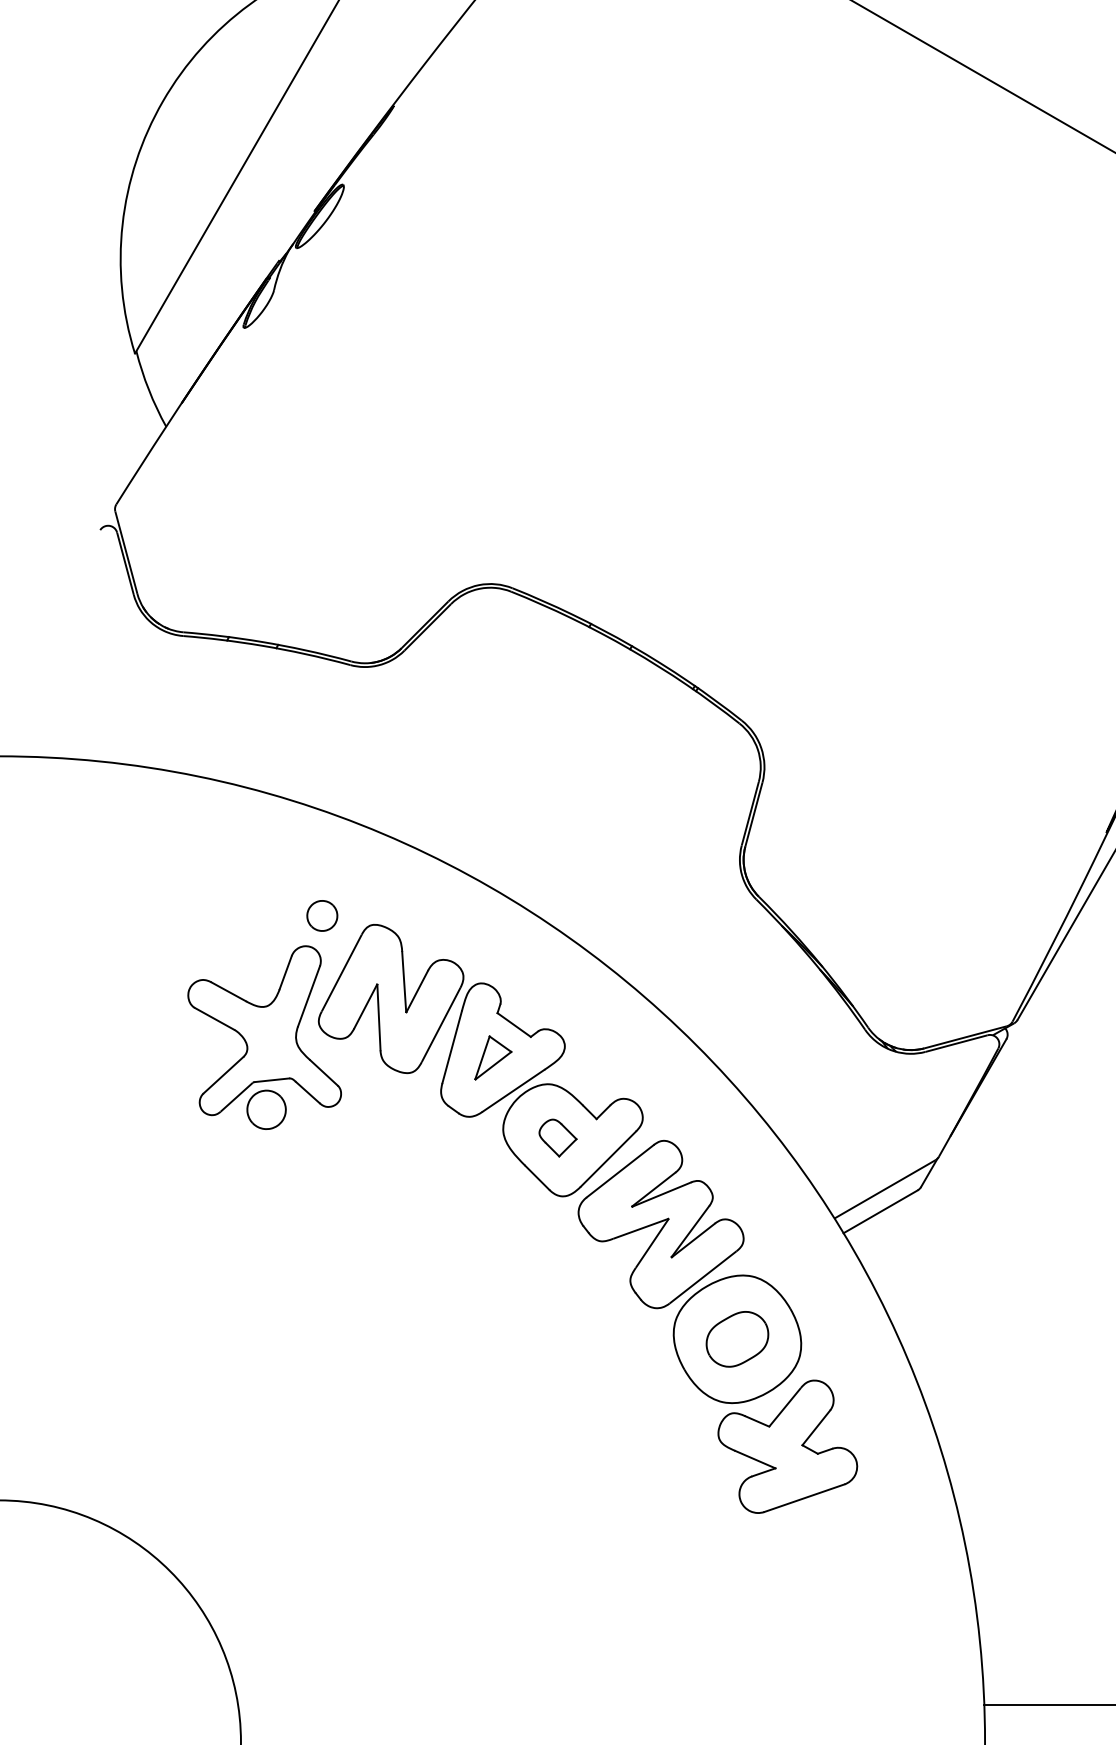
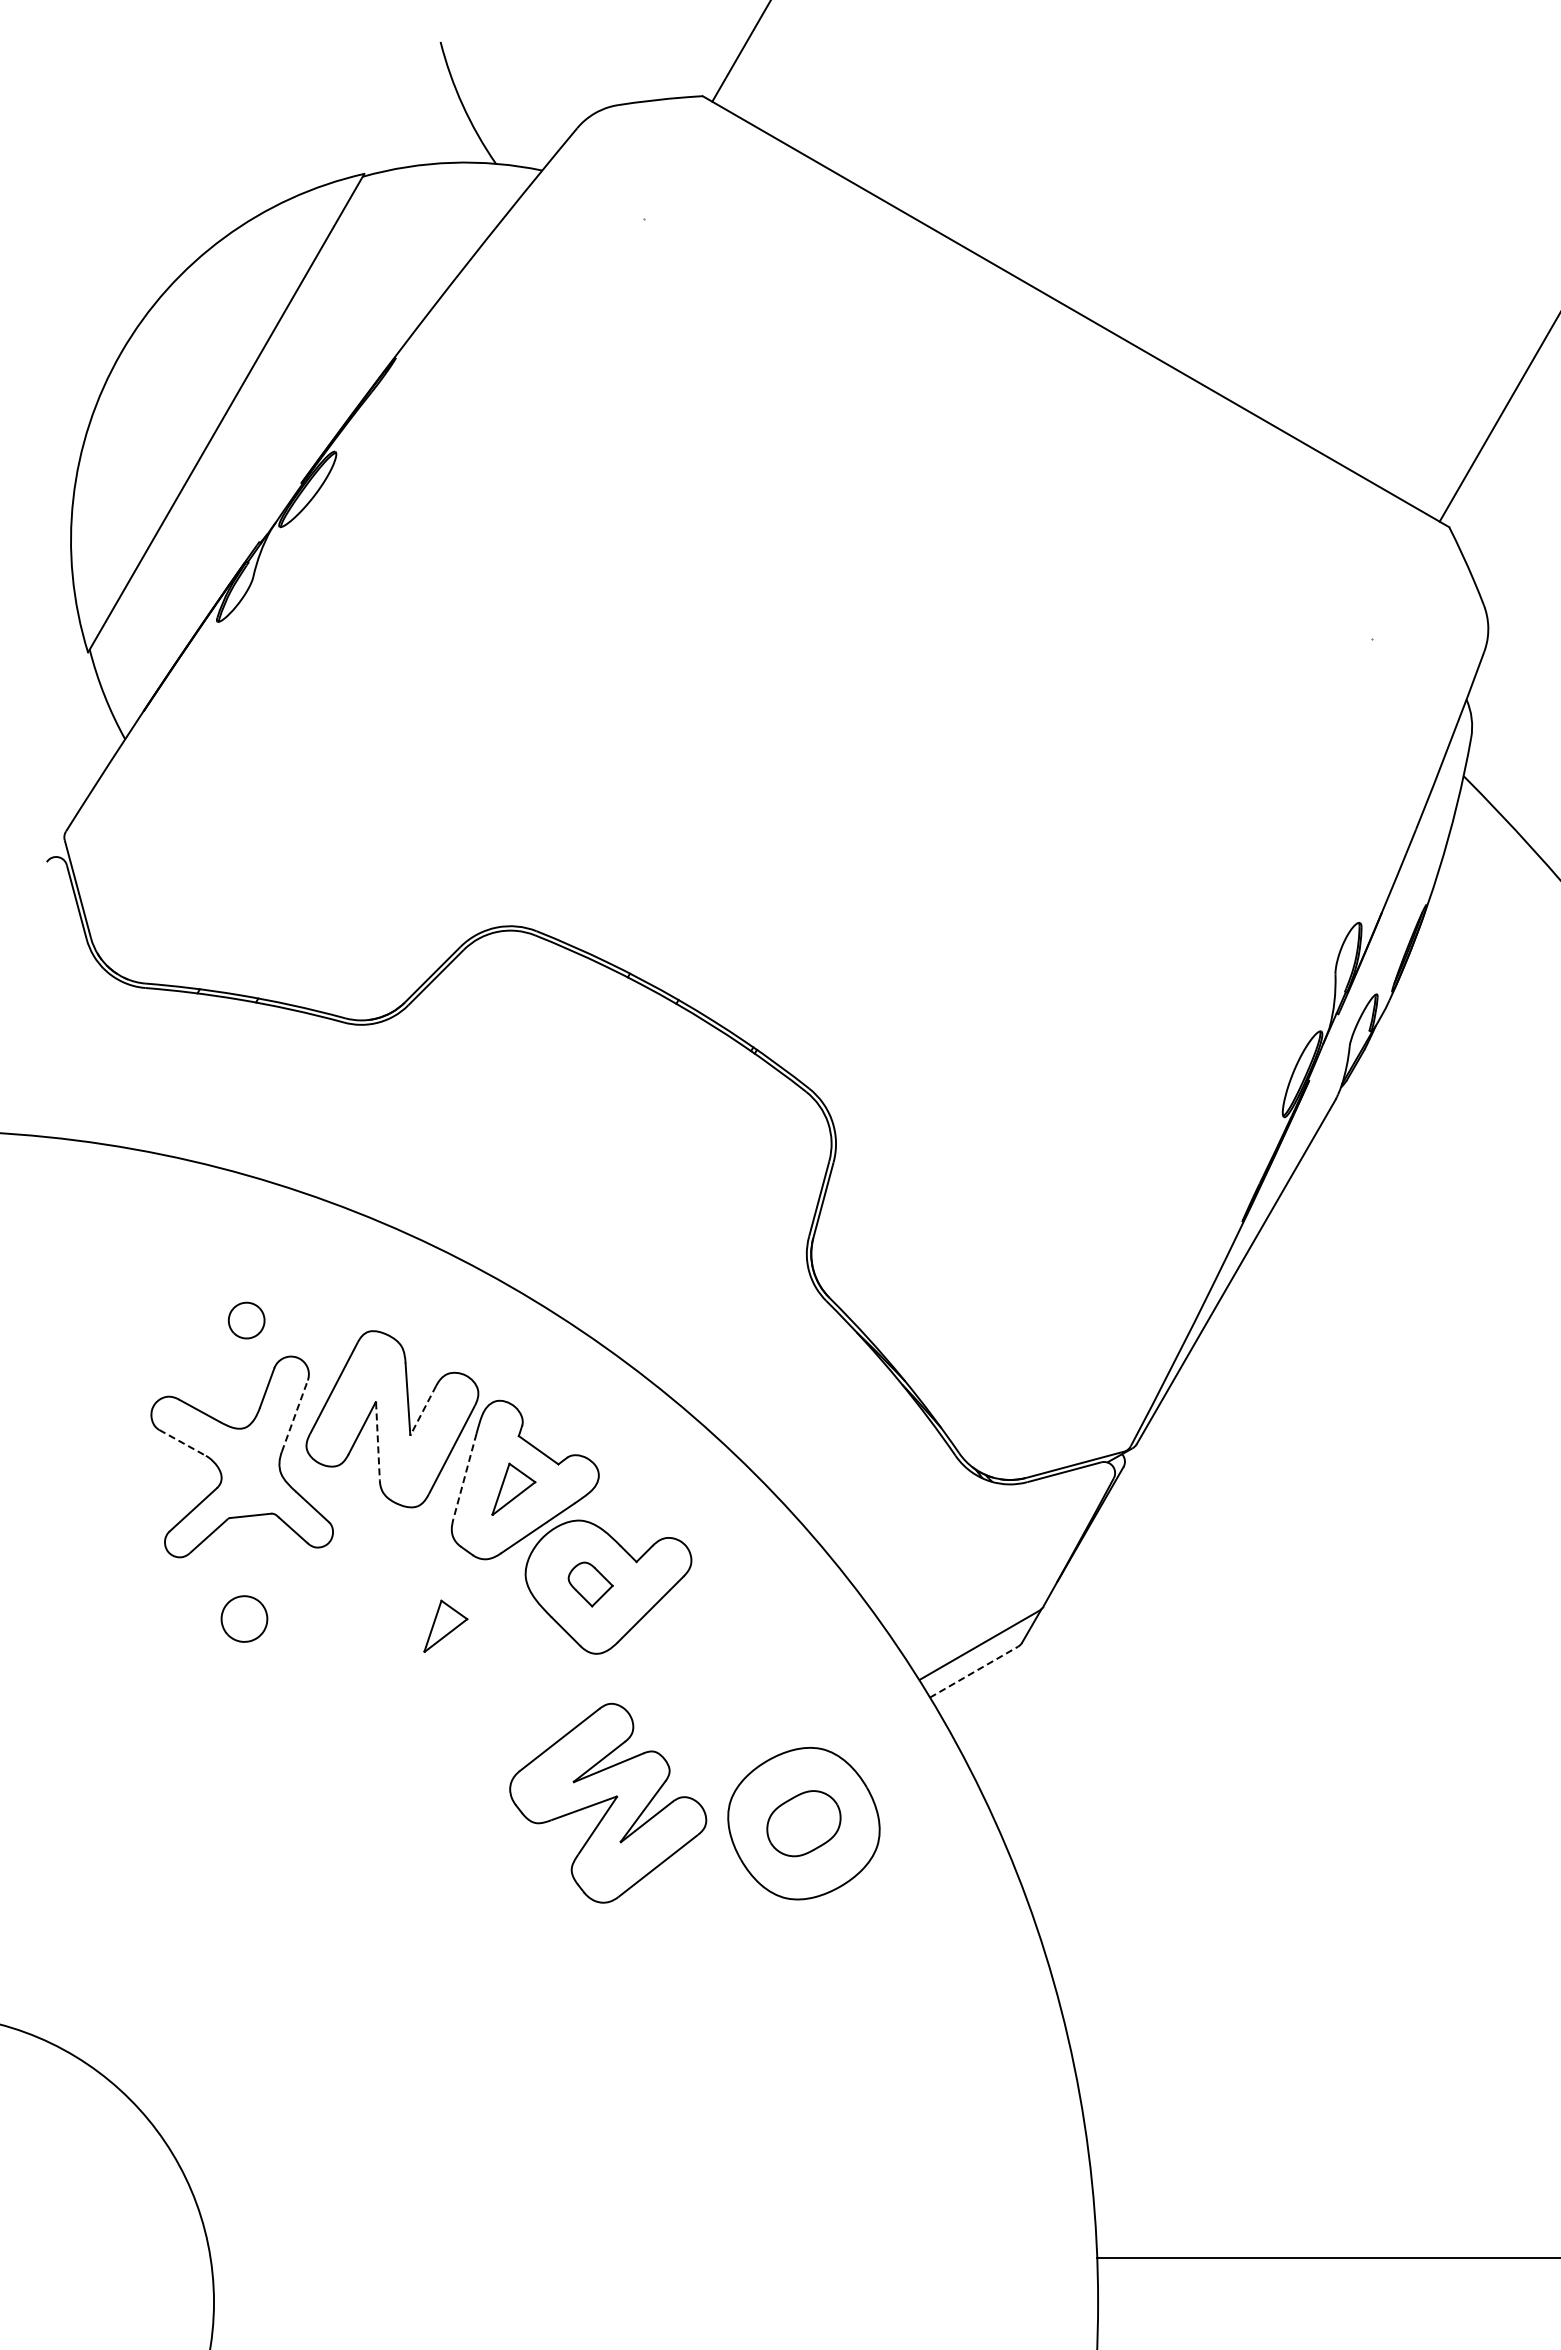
part: (322, 915) -> (246, 1320), moved
line: (417, 991) -> (423, 1410), solid -> dashed
line: (308, 996) -> (294, 1416), solid -> dashed
line: (378, 1017) -> (377, 1441), solid -> dashed
line: (214, 1018) -> (182, 1442), solid -> dashed
line: (451, 1047) -> (464, 1476), solid -> dashed
part: (266, 1109) -> (244, 1618), moved
part: (435, 1172) -> (445, 1625), added
line: (881, 1212) -> (974, 1672), solid -> dashed
part: (661, 1223) -> (608, 1802), moved
part: (787, 1446) -> (863, 1950), removed

